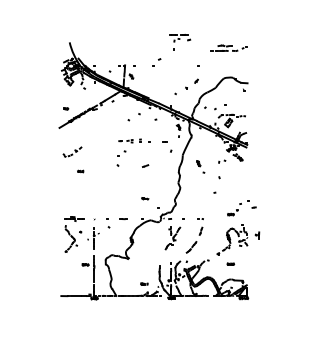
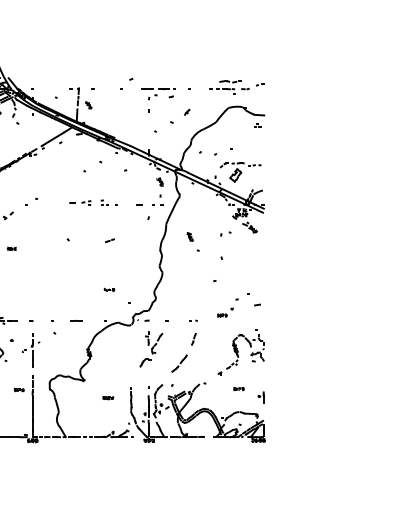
part: (180, 42) -> (158, 100), moved
part: (228, 47) -> (235, 83), moved
part: (121, 153) -> (31, 201), moved
part: (241, 208) -> (238, 306), moved
part: (257, 235) -> (261, 397), moved
part: (144, 283) -> (108, 397), moved

